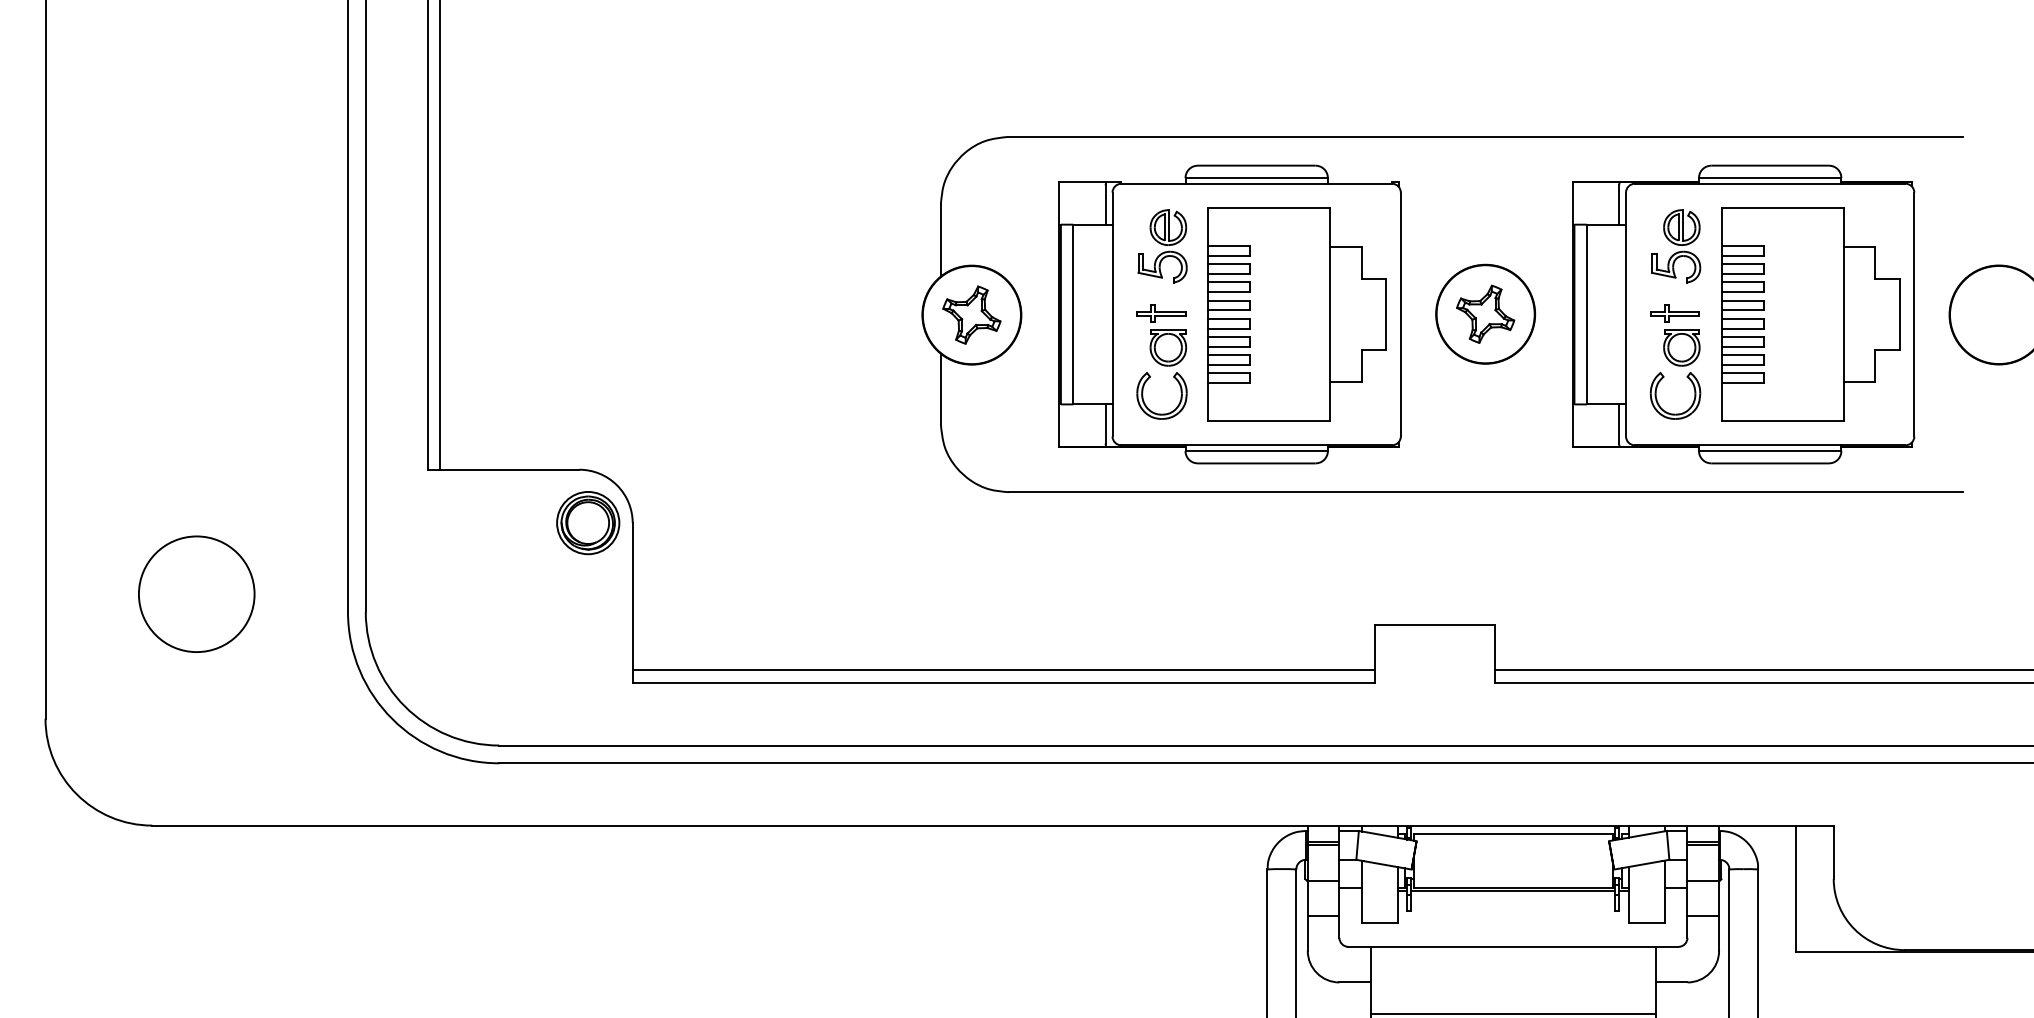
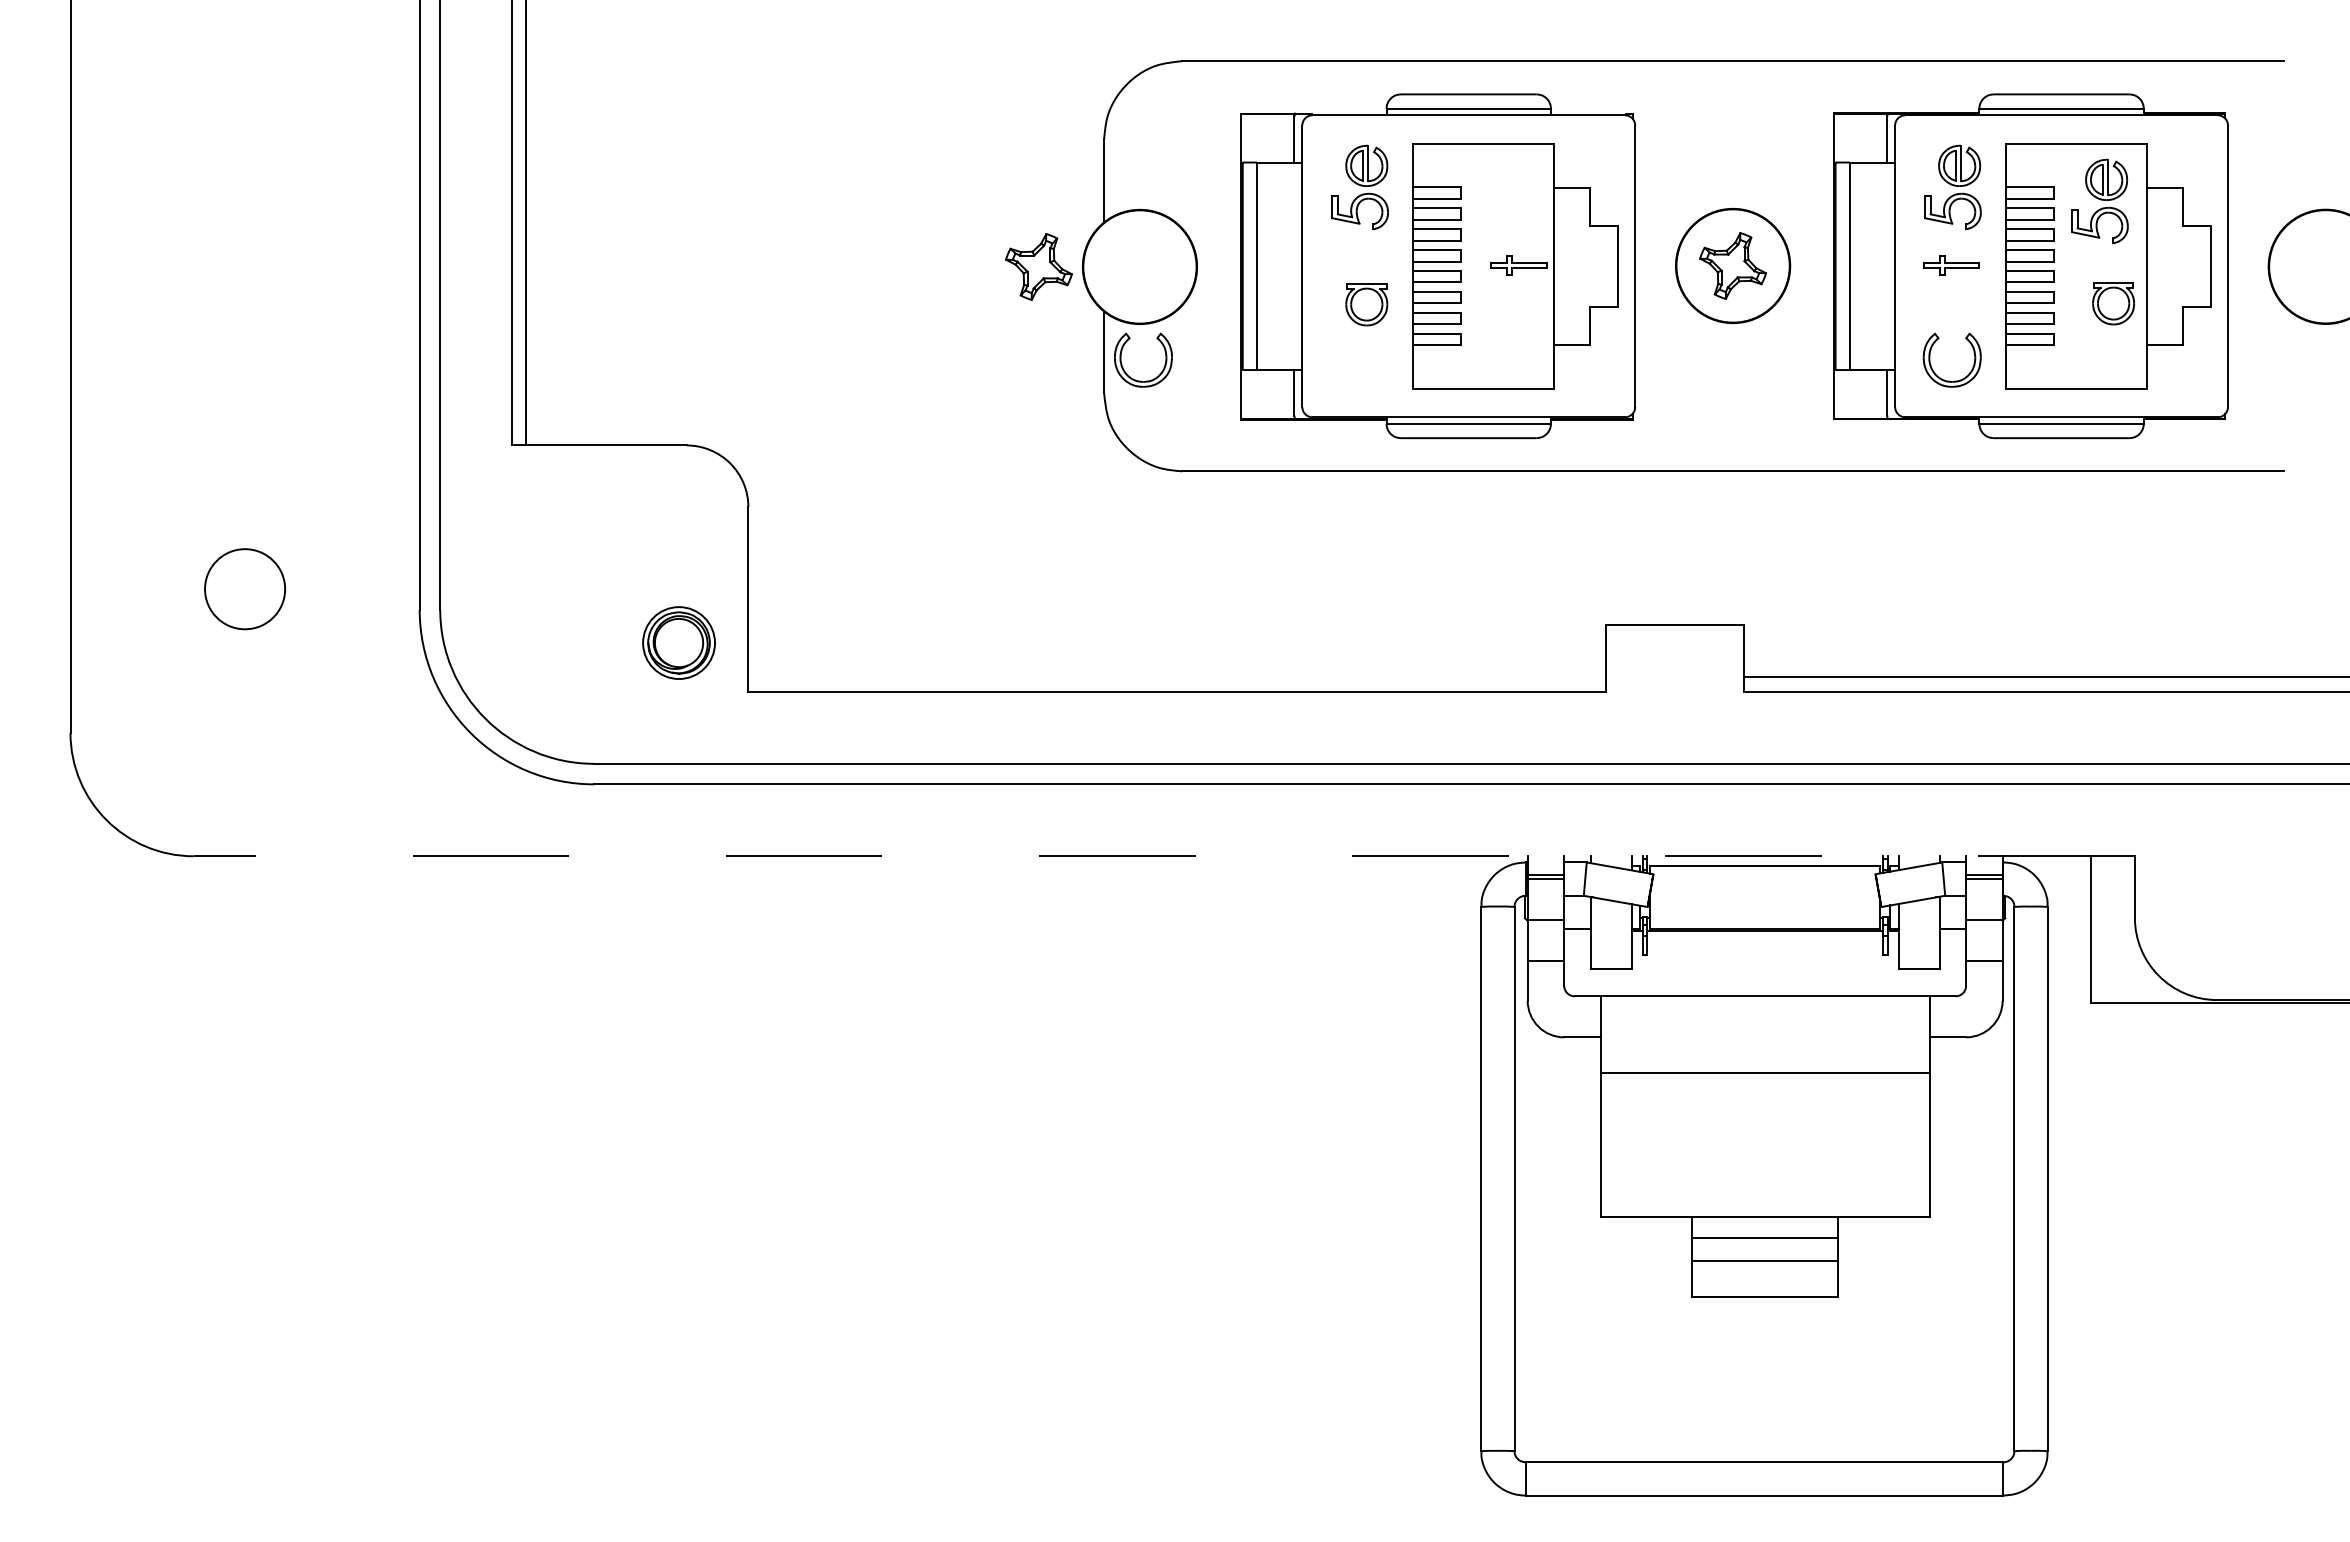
part: (1803, 258) -> (2099, 201), added
part: (1161, 313) -> (1518, 265), moved
part: (971, 314) -> (1038, 266), moved
part: (1681, 347) -> (2113, 303), moved
part: (1163, 413) -> (1145, 380), moved
part: (587, 522) -> (678, 642), moved
circle: (196, 593) -> (244, 588), size x0.6
line: (1003, 669) -> (1176, 676), removed
line: (993, 825) -> (1164, 856), solid -> dashed

